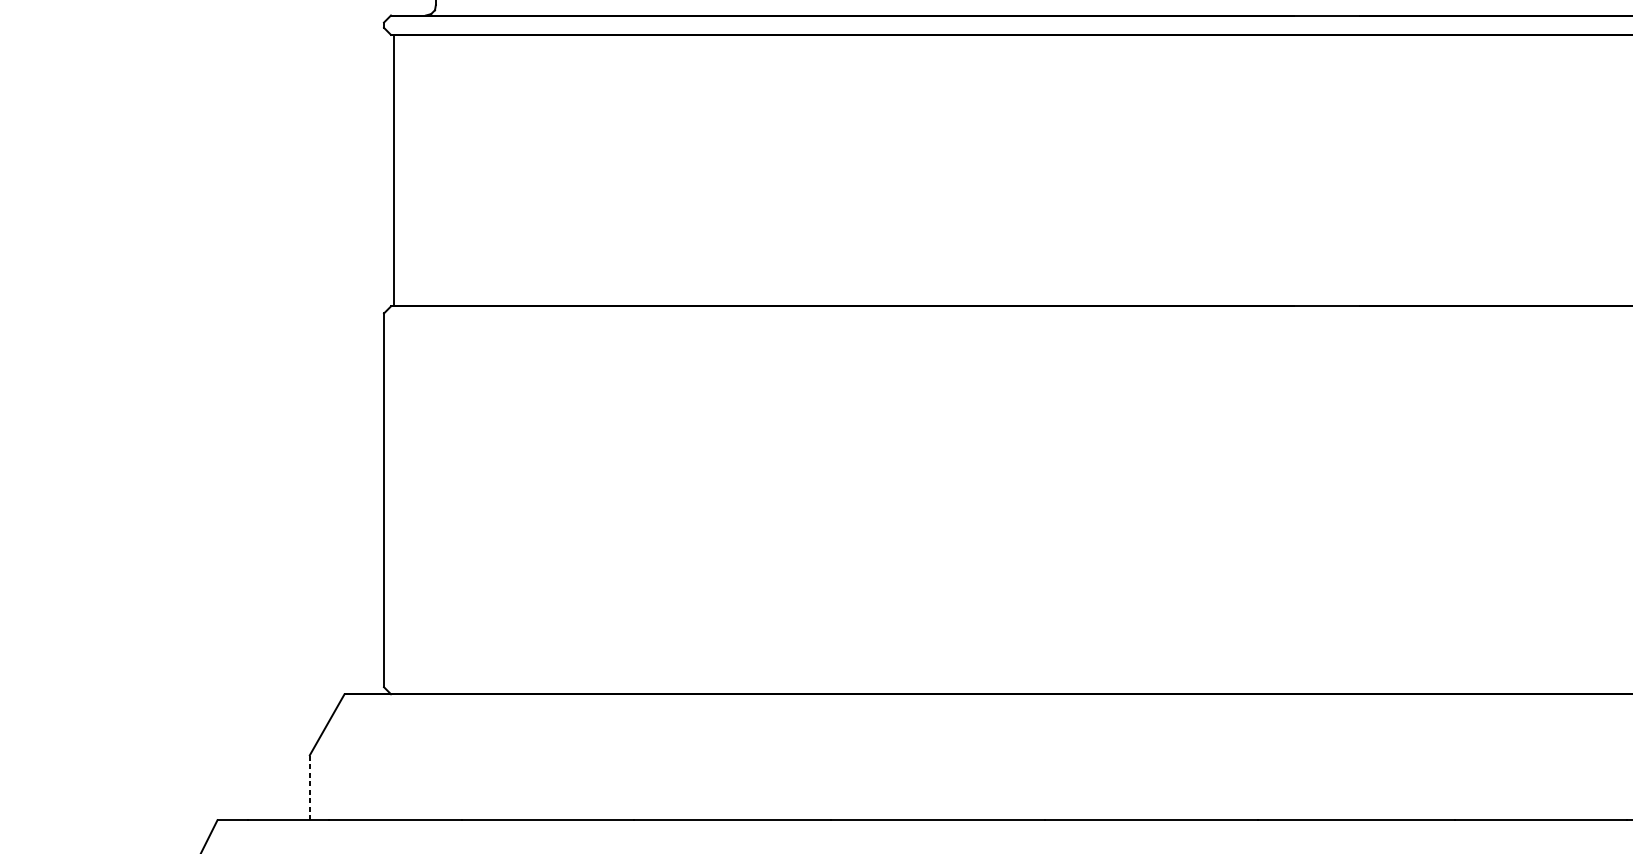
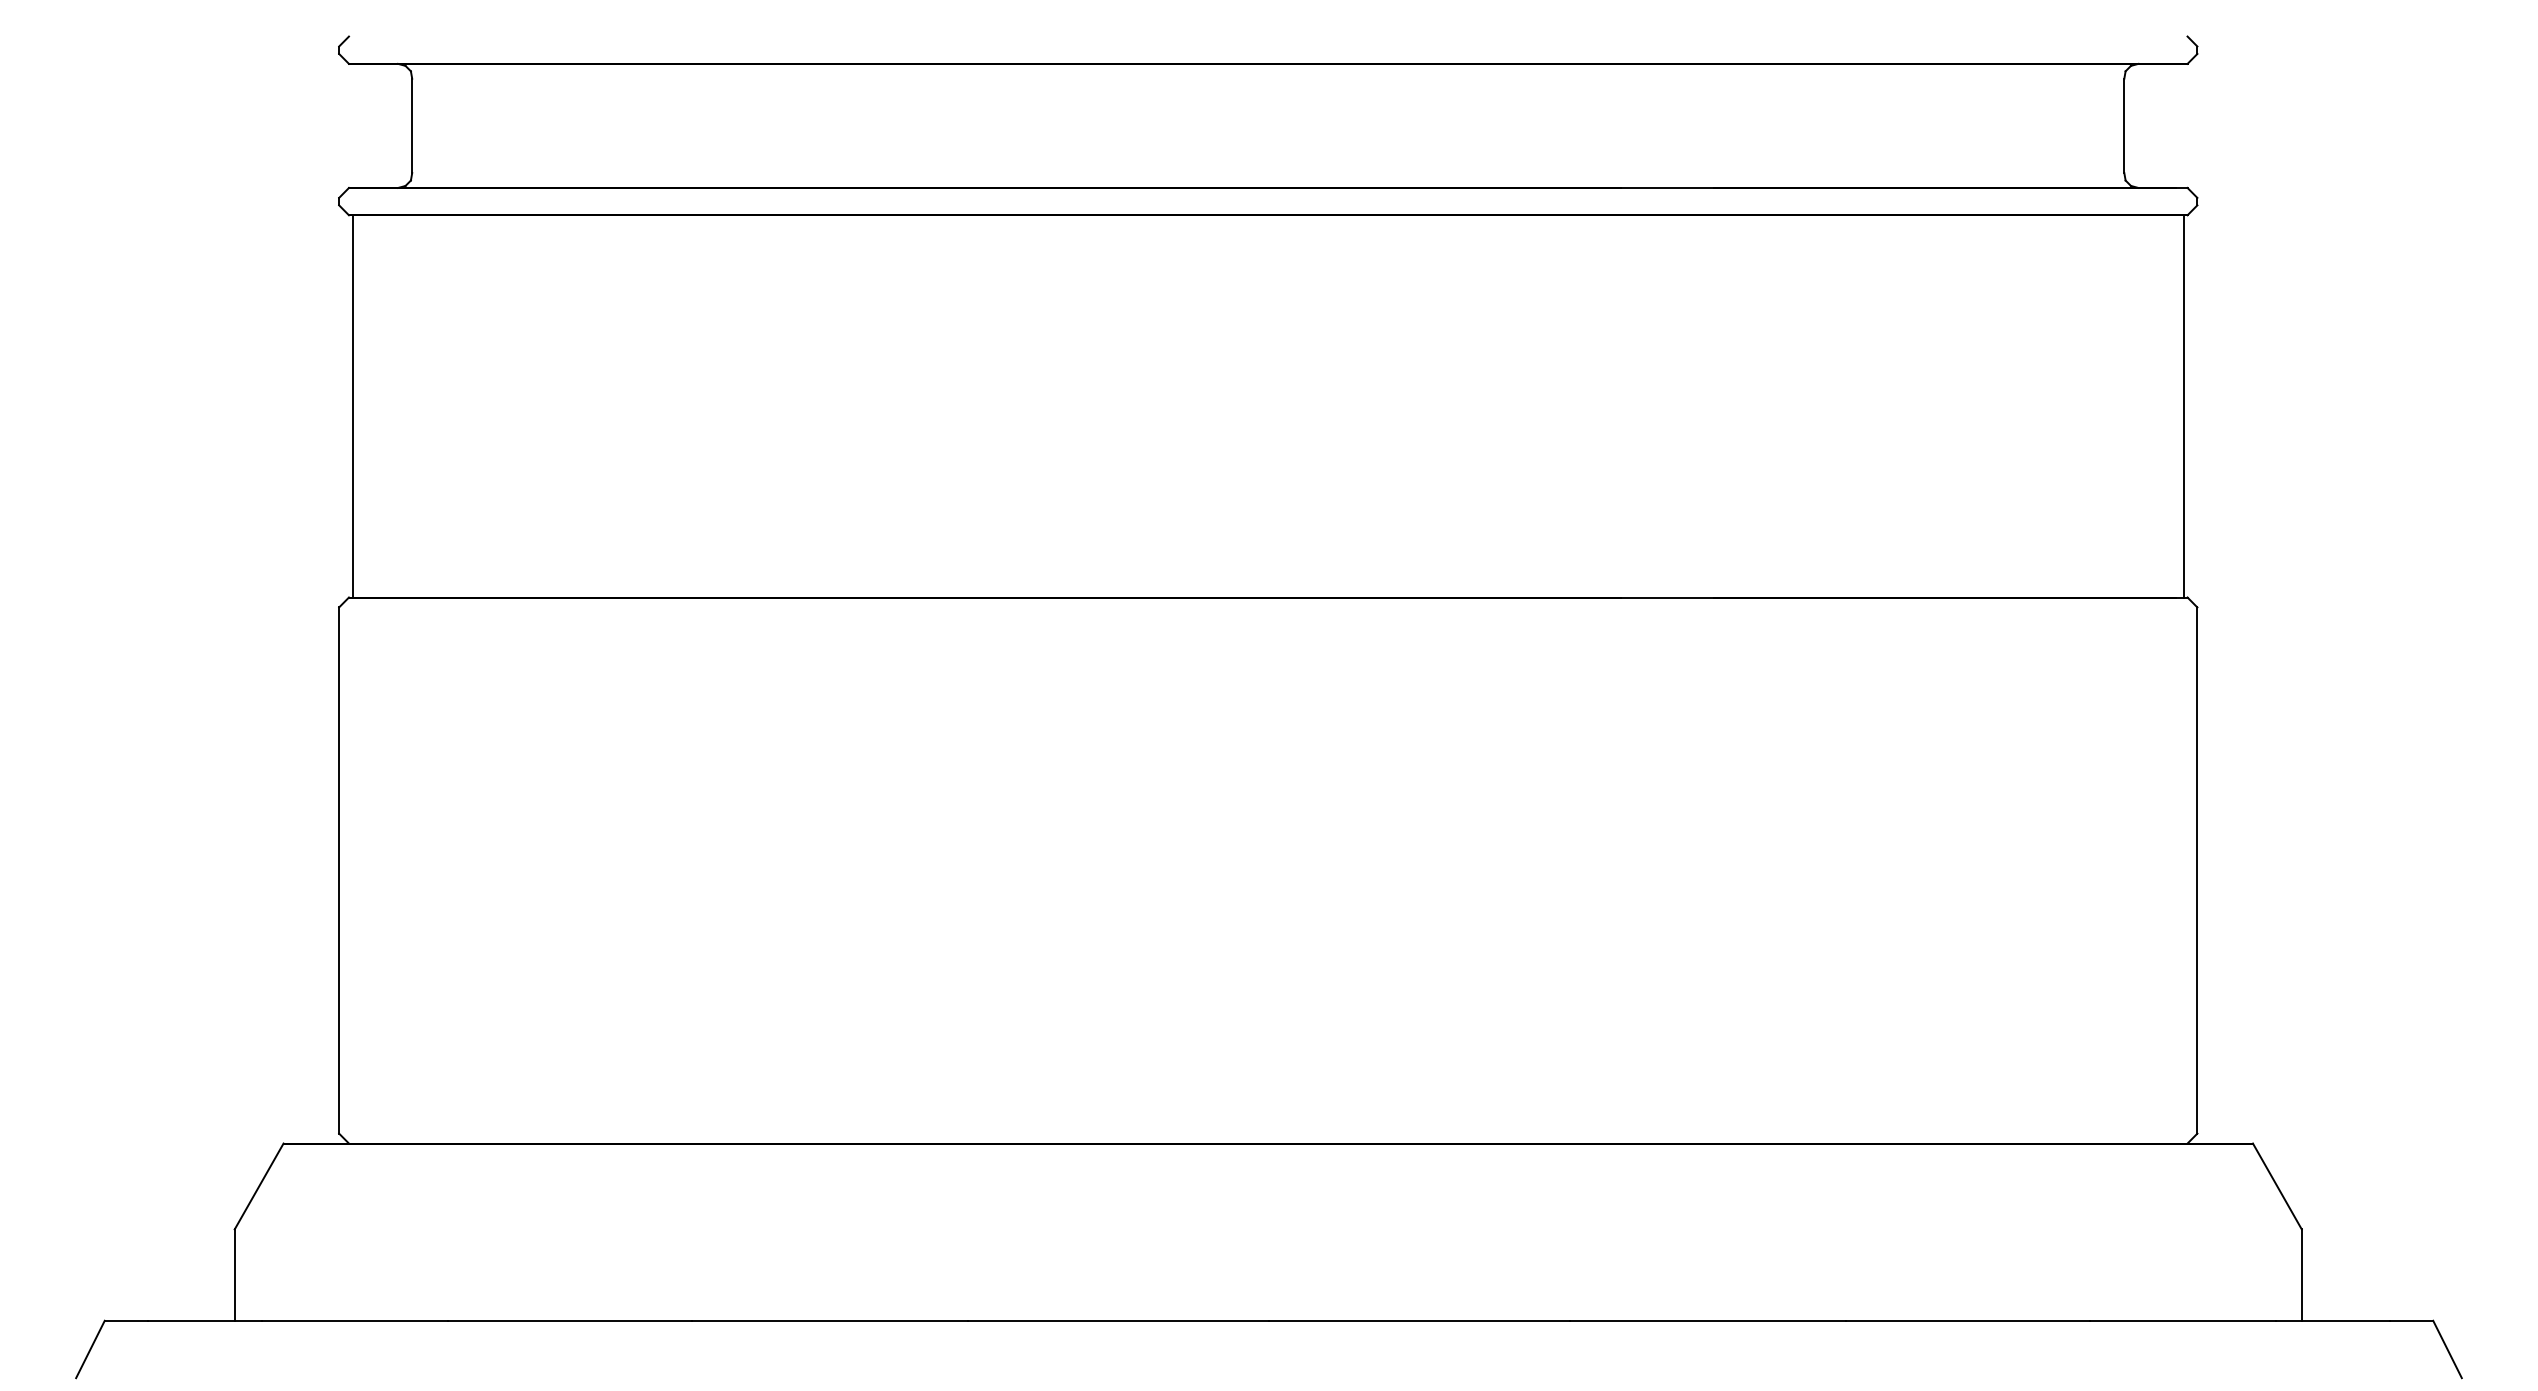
line: (309, 787) -> (234, 1275), dashed -> solid

